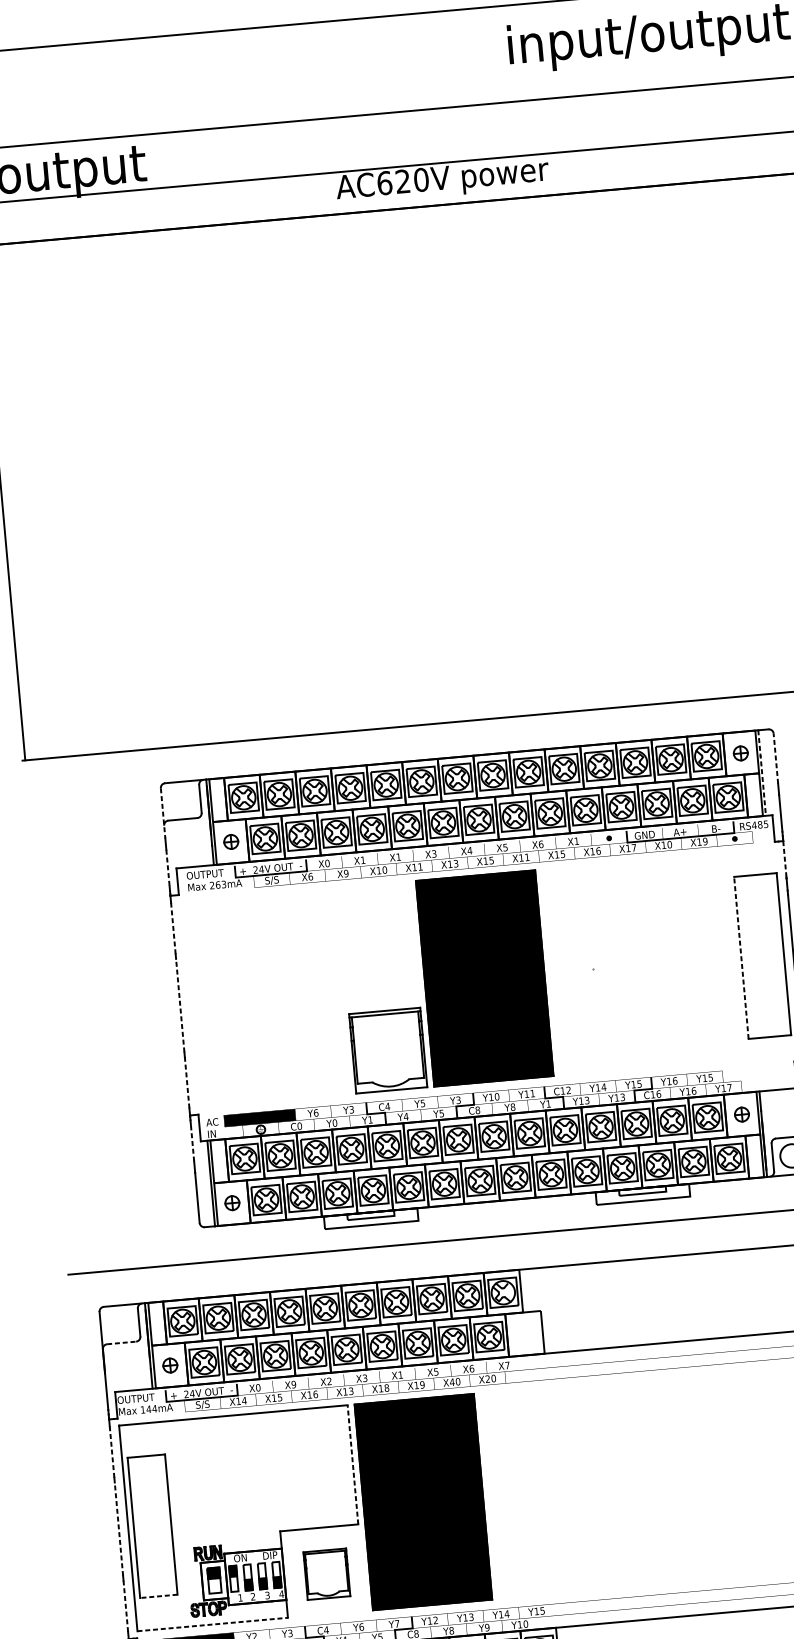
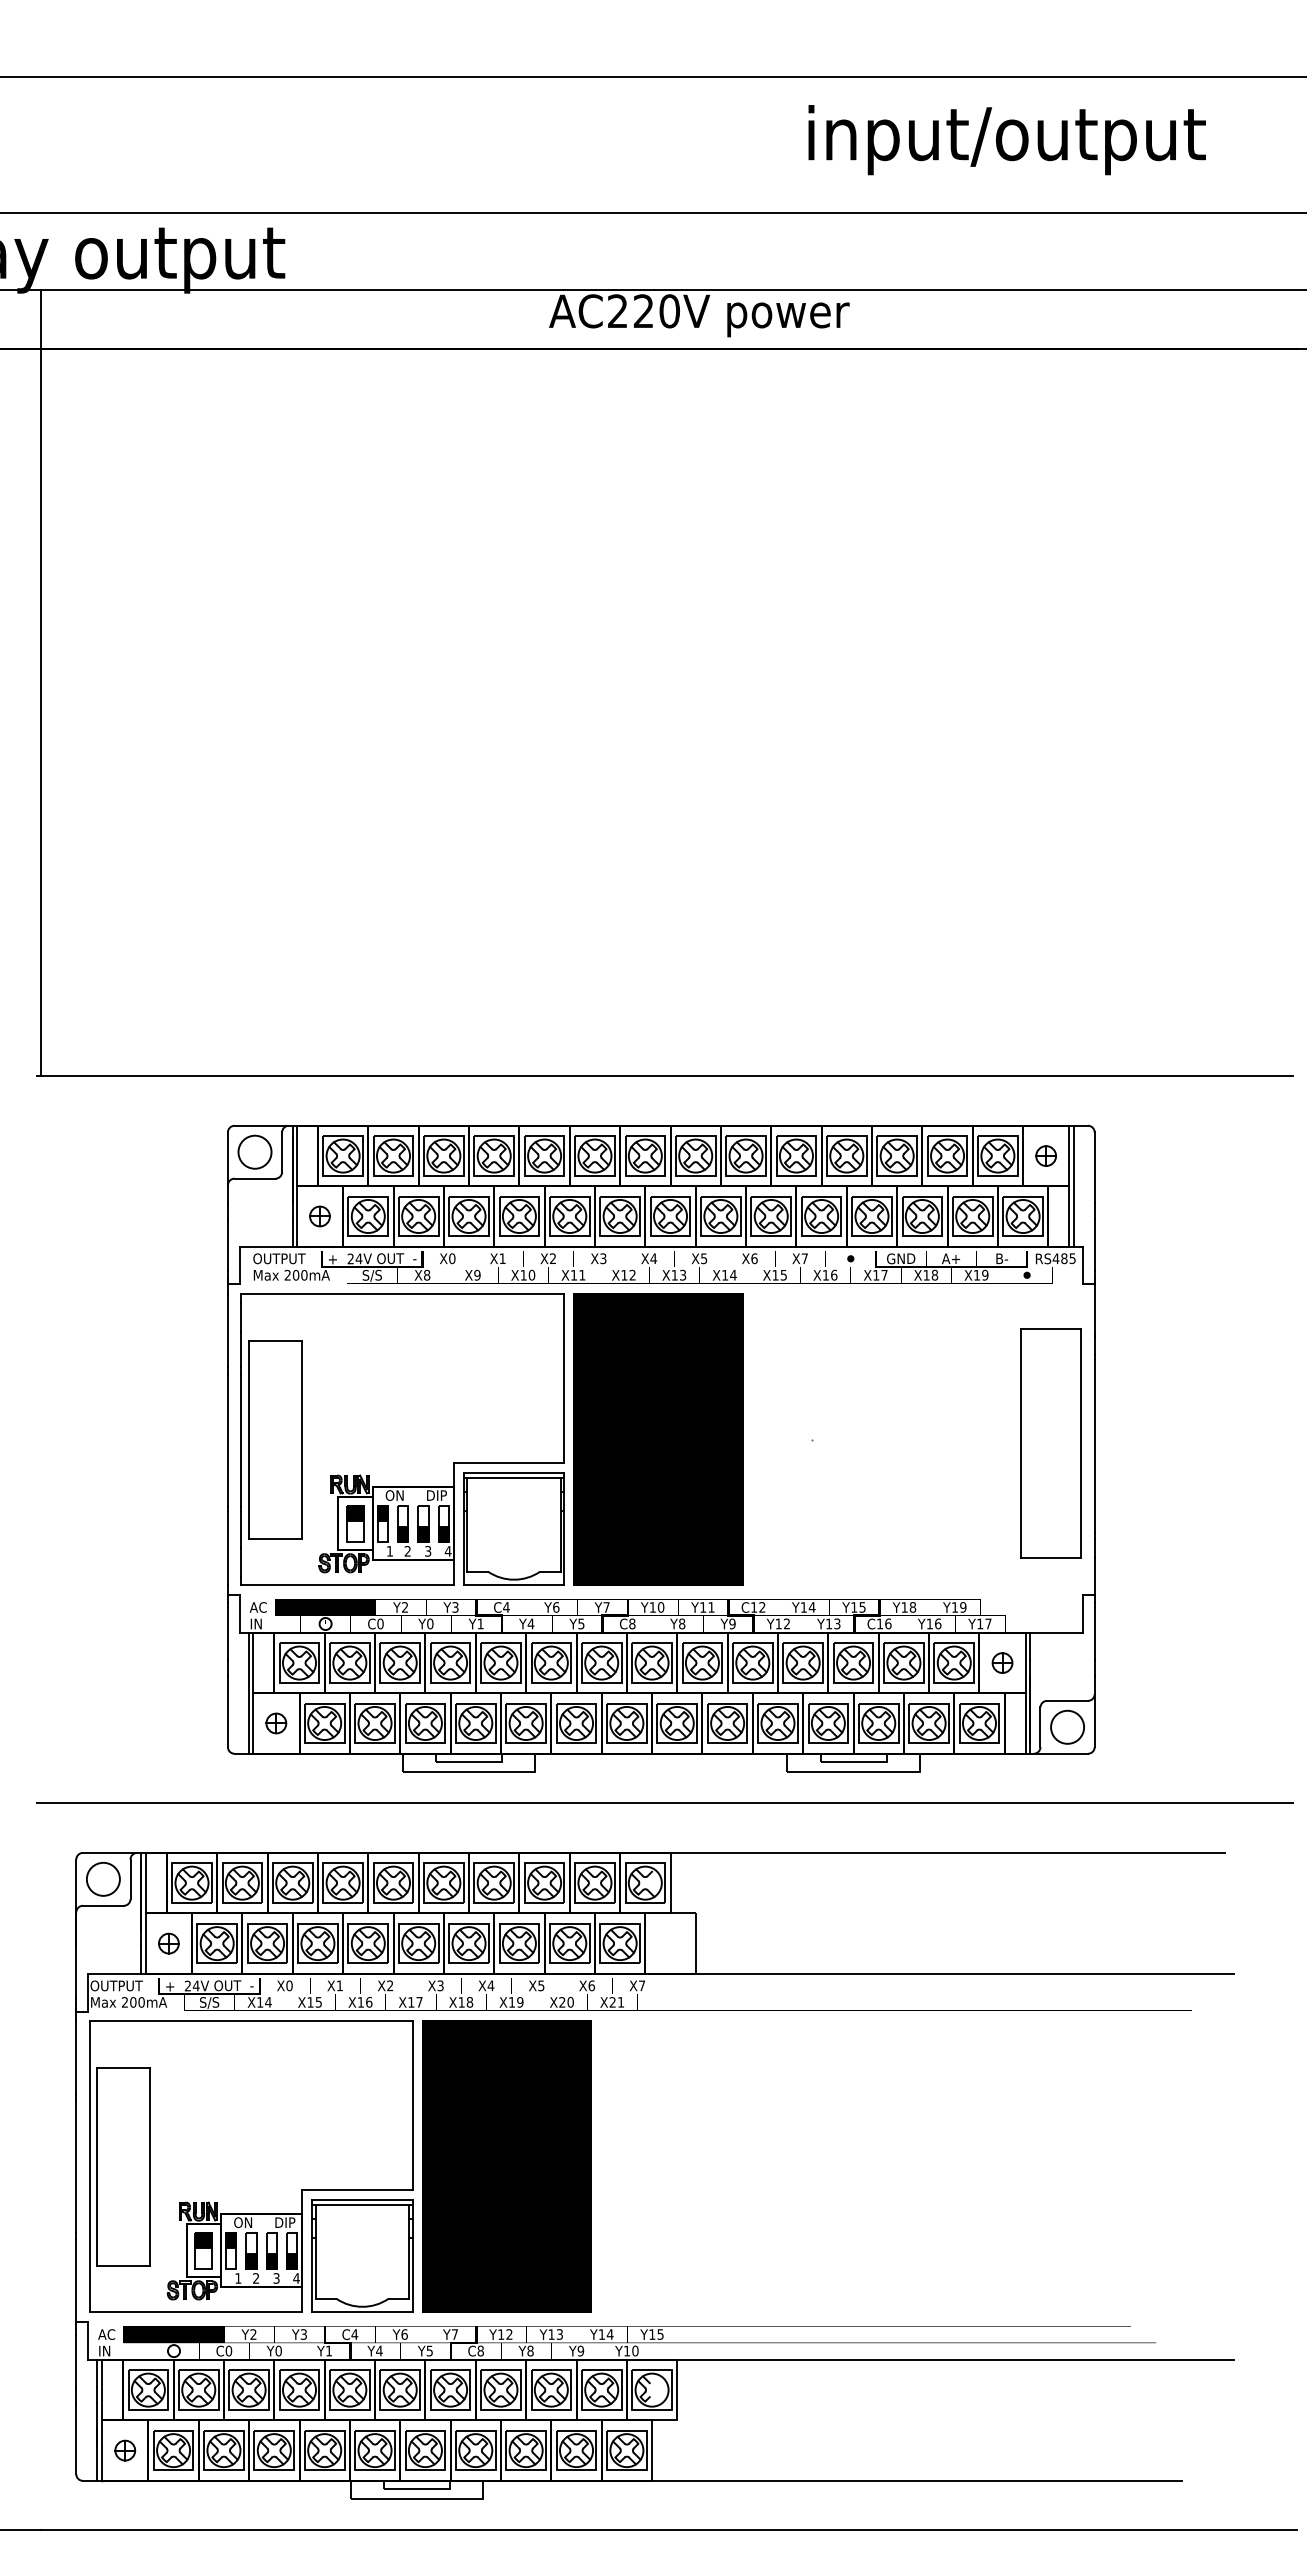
text: (384, 183) -> (617, 311), AC620V -> AC220V
line: (775, 758) -> (1094, 1167), dashed -> solid
line: (762, 773) -> (1073, 1186), dashed -> solid
circle: (180, 800) -> (254, 1151), added
line: (162, 813) -> (227, 1168), dashed -> solid
text: (576, 841) -> (804, 1258), X1 -> X7
text: (669, 844) -> (934, 1275), X10 -> X18
text: (398, 856) -> (552, 1258), X1 -> X2
text: (527, 857) -> (733, 1275), X11 -> X14
line: (784, 858) -> (1094, 1309), dashed -> solid
text: (491, 860) -> (683, 1274), X15 -> X13
text: (455, 863) -> (632, 1275), X13 -> X12
line: (167, 868) -> (227, 1245), dashed -> solid
text: (310, 876) -> (427, 1274), X6 -> X8
text: (221, 884) -> (300, 1274), 263mA -> 200mA
line: (173, 928) -> (227, 1330), dashed -> solid
line: (741, 958) -> (1021, 1443), dashed -> solid
part: (303, 994) -> (402, 1439), added
line: (179, 1005) -> (227, 1439), dashed -> solid
text: (710, 1077) -> (963, 1607), Y15 -> Y19
text: (674, 1081) -> (912, 1607), Y16 -> Y18
line: (186, 1082) -> (227, 1548), dashed -> solid
text: (458, 1100) -> (606, 1607), Y3 -> Y7
text: (587, 1100) -> (787, 1624), Y13 -> Y12
text: (423, 1103) -> (556, 1607), Y5 -> Y6
text: (548, 1103) -> (732, 1623), Y1 -> Y9
text: (316, 1113) -> (405, 1607), Y6 -> Y2
line: (192, 1143) -> (227, 1634), dashed -> solid
circle: (119, 1323) -> (103, 1878), added
line: (121, 1342) -> (103, 1905), dashed -> solid
text: (400, 1374) -> (490, 1985), X1 -> X4
text: (493, 1378) -> (620, 2002), X20 -> X21
text: (452, 1382) -> (562, 2002), X40 -> X20
text: (293, 1384) -> (339, 1985), X9 -> X1
text: (351, 1391) -> (419, 2002), X13 -> X17
text: (149, 1409) -> (133, 2002), 144mA -> 200mA
line: (112, 1451) -> (76, 2057), dashed -> solid
line: (352, 1464) -> (412, 2105), dashed -> solid
line: (119, 1528) -> (76, 2166), dashed -> solid
part: (326, 1573) -> (362, 2255), size x1.67
line: (158, 1596) -> (123, 2266), dashed -> solid
line: (125, 1606) -> (76, 2275), dashed -> solid
line: (213, 1624) -> (196, 2312), dashed -> solid

